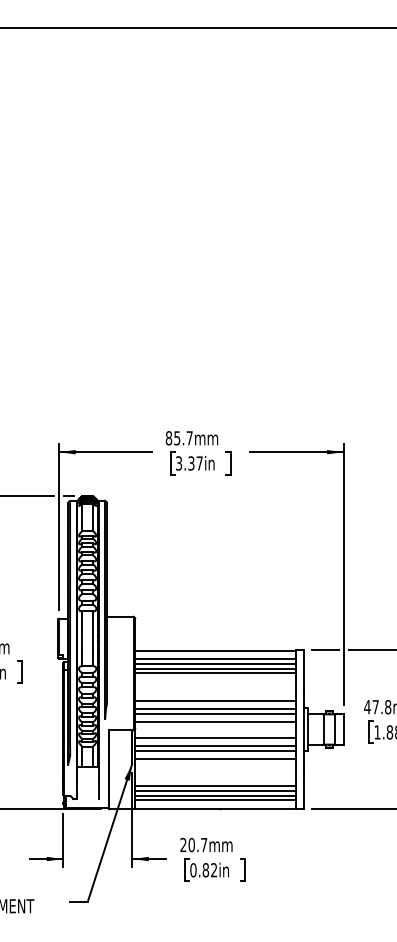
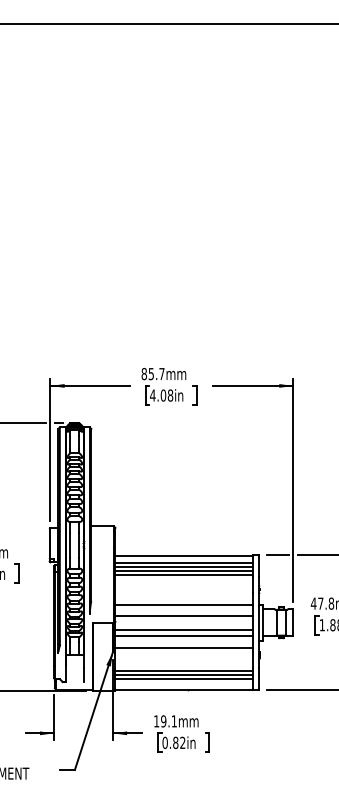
text: (189, 463) -> (161, 395), 3.37in -> 4.08in
line: (214, 701) -> (183, 598), removed
line: (214, 714) -> (183, 609), removed
line: (214, 750) -> (183, 640), removed
line: (214, 800) -> (183, 683), removed
text: (193, 845) -> (165, 721), 20.7mm -> 19.1mm

